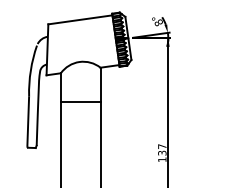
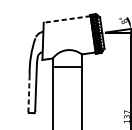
line: (79, 19) -> (66, 19), solid -> dashed
line: (80, 101) -> (67, 66), moved
arc: (28, 121) -> (29, 93), solid -> dashed

